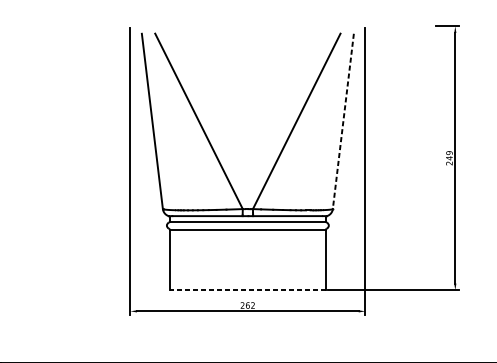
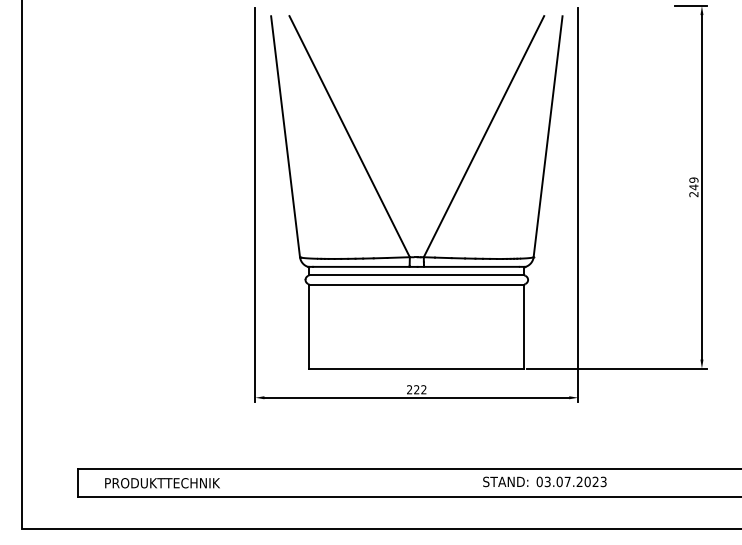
line: (343, 122) -> (548, 137), dashed -> solid
line: (247, 290) -> (416, 368), dashed -> solid
text: (247, 305) -> (416, 389), 262 -> 222

